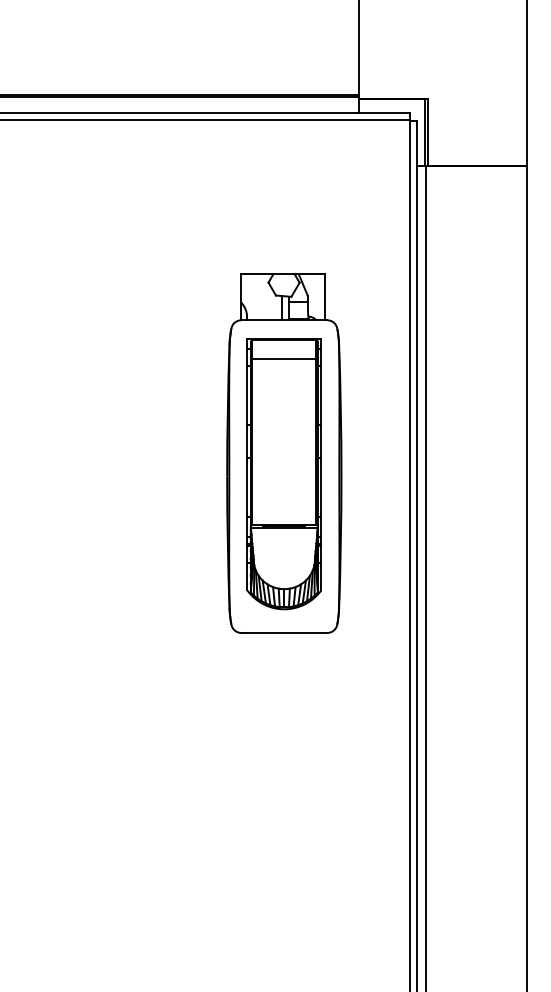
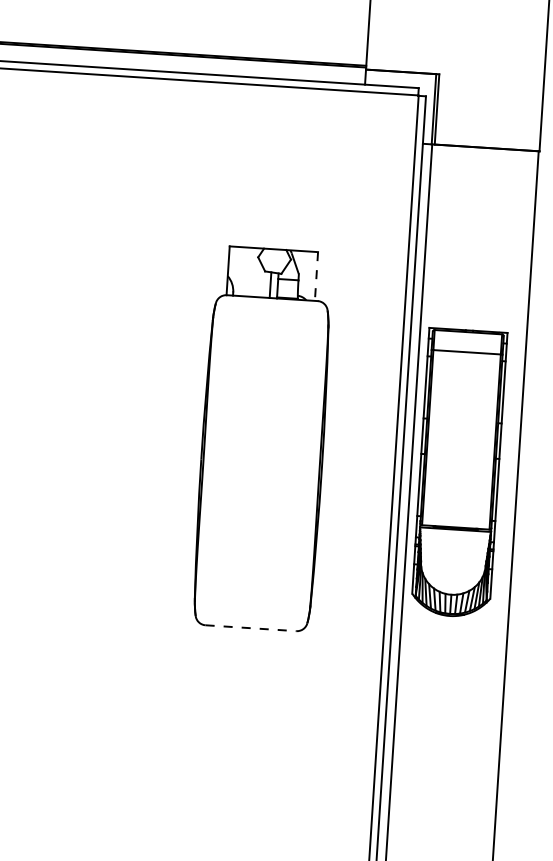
line: (324, 297) -> (316, 276), solid -> dashed
part: (283, 474) -> (458, 473), moved
line: (284, 632) -> (251, 627), solid -> dashed

